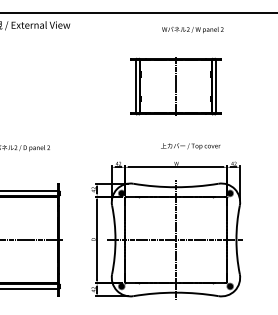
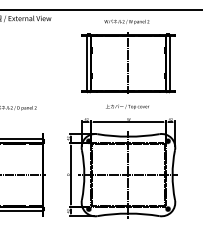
text: (192, 29) -> (126, 21), moved
part: (175, 86) -> (128, 63), size x1.43
text: (190, 146) -> (127, 106), moved

